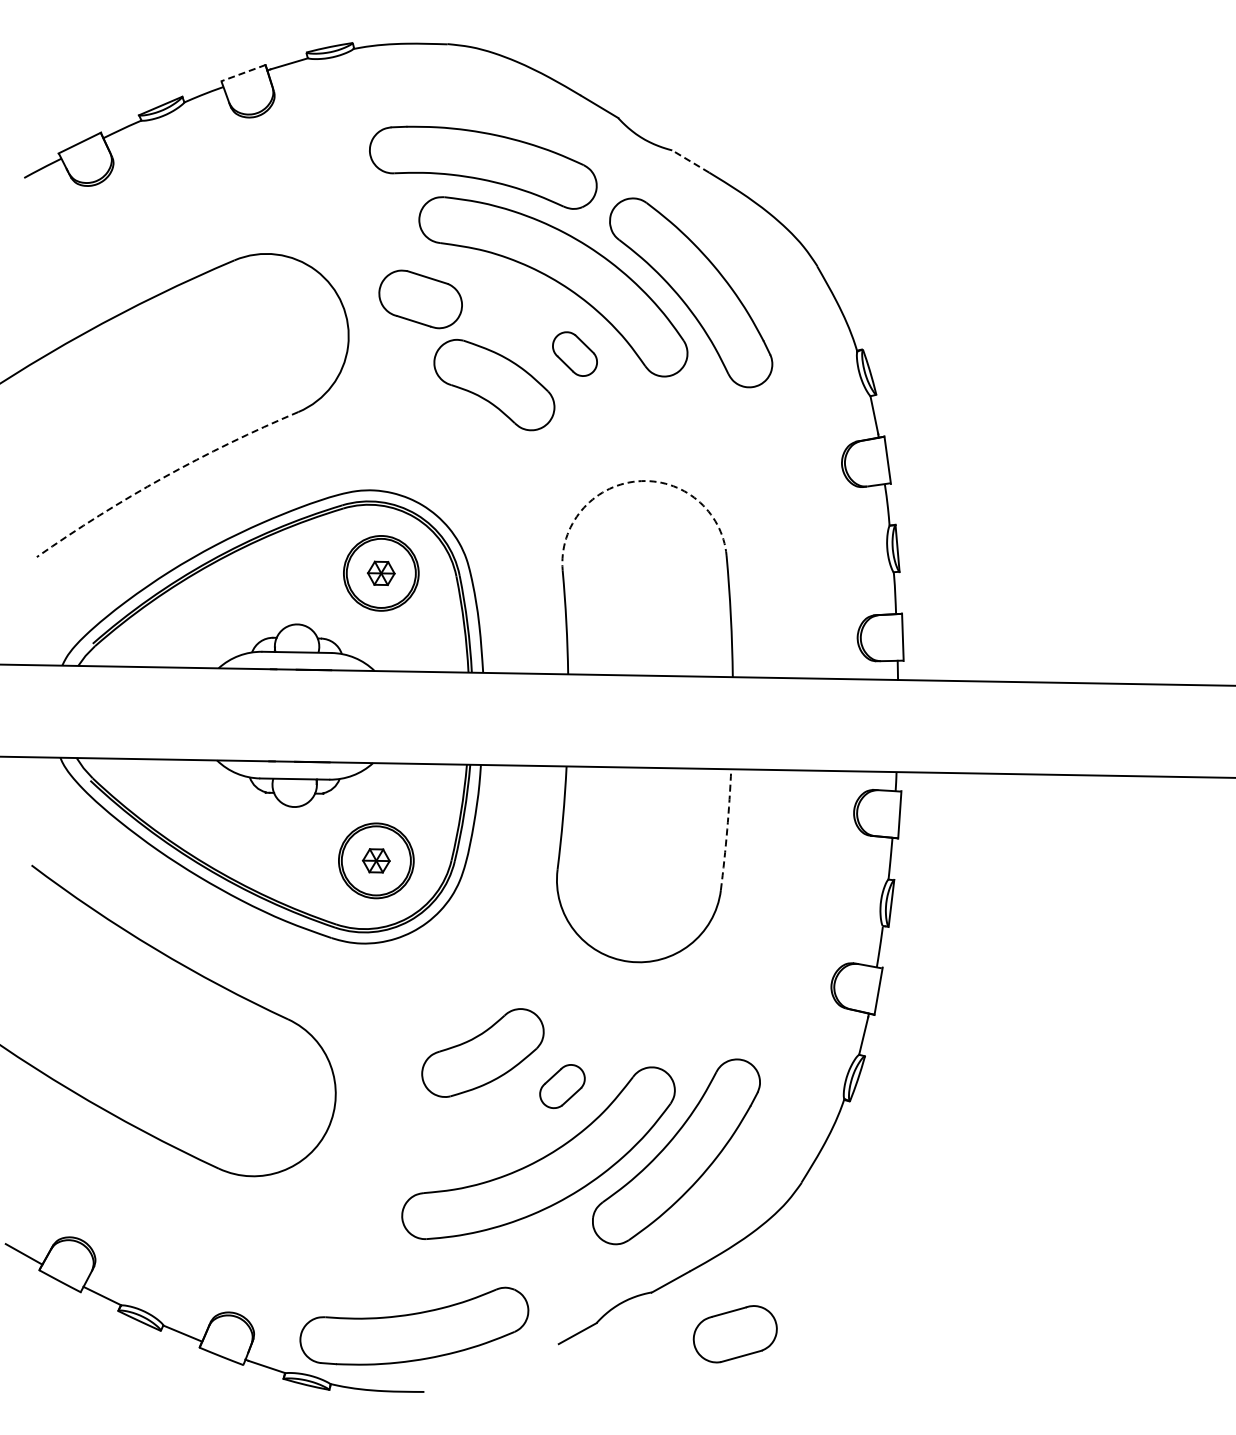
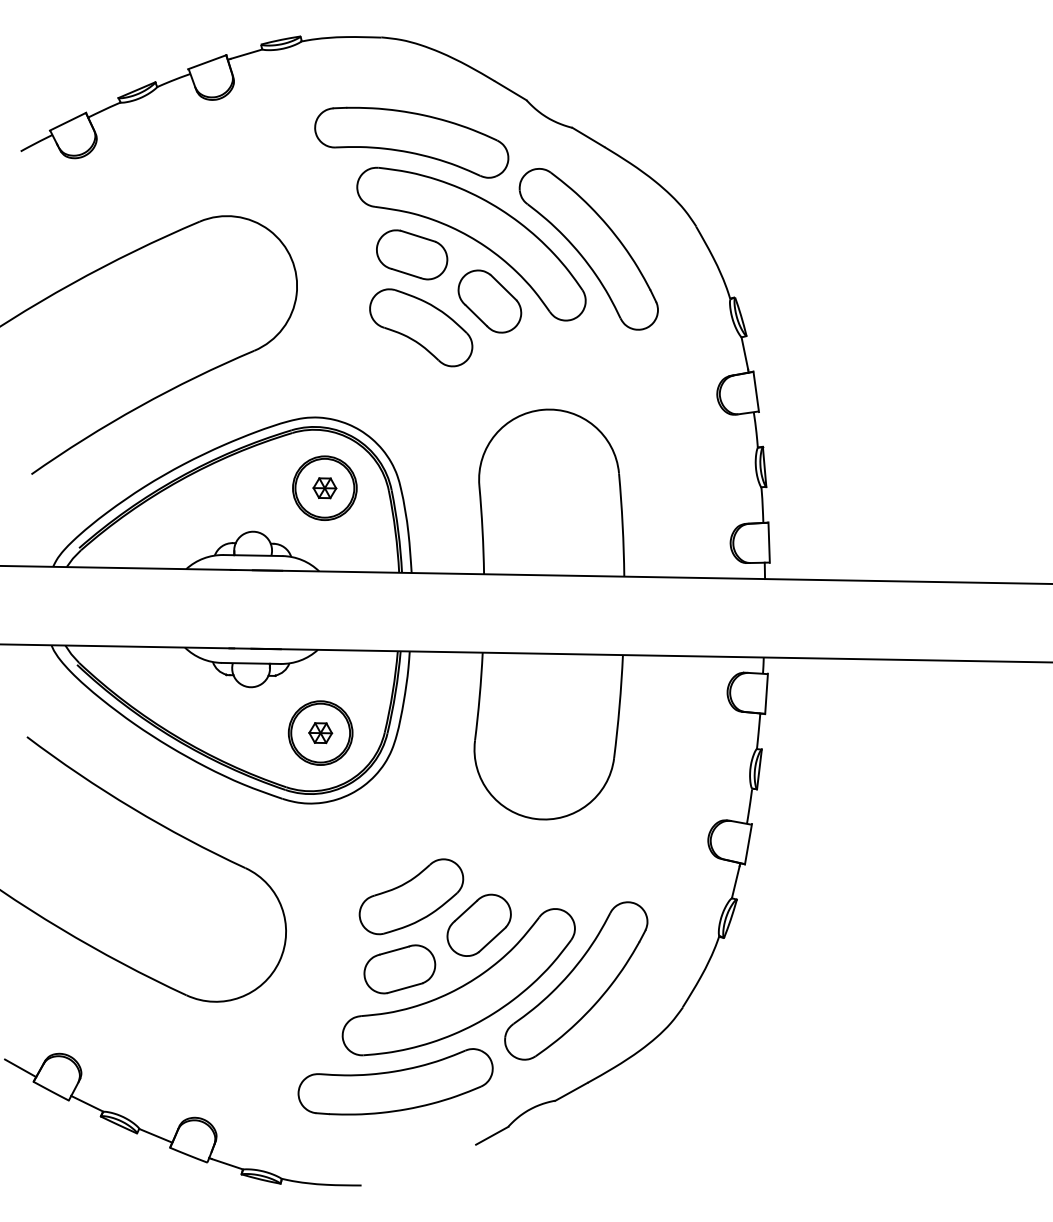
line: (242, 73) -> (206, 62), dashed -> solid
line: (690, 161) -> (588, 137), dashed -> solid
part: (420, 299) -> (411, 254), moved
part: (574, 353) -> (489, 300), size x1.67
arc: (163, 477) -> (139, 406), dashed -> solid
arc: (637, 481) -> (543, 409), dashed -> solid
arc: (727, 829) -> (619, 706), dashed -> solid
part: (562, 1086) -> (479, 925), size x1.67
part: (414, 1325) -> (395, 1081), moved
part: (734, 1334) -> (399, 969), moved

